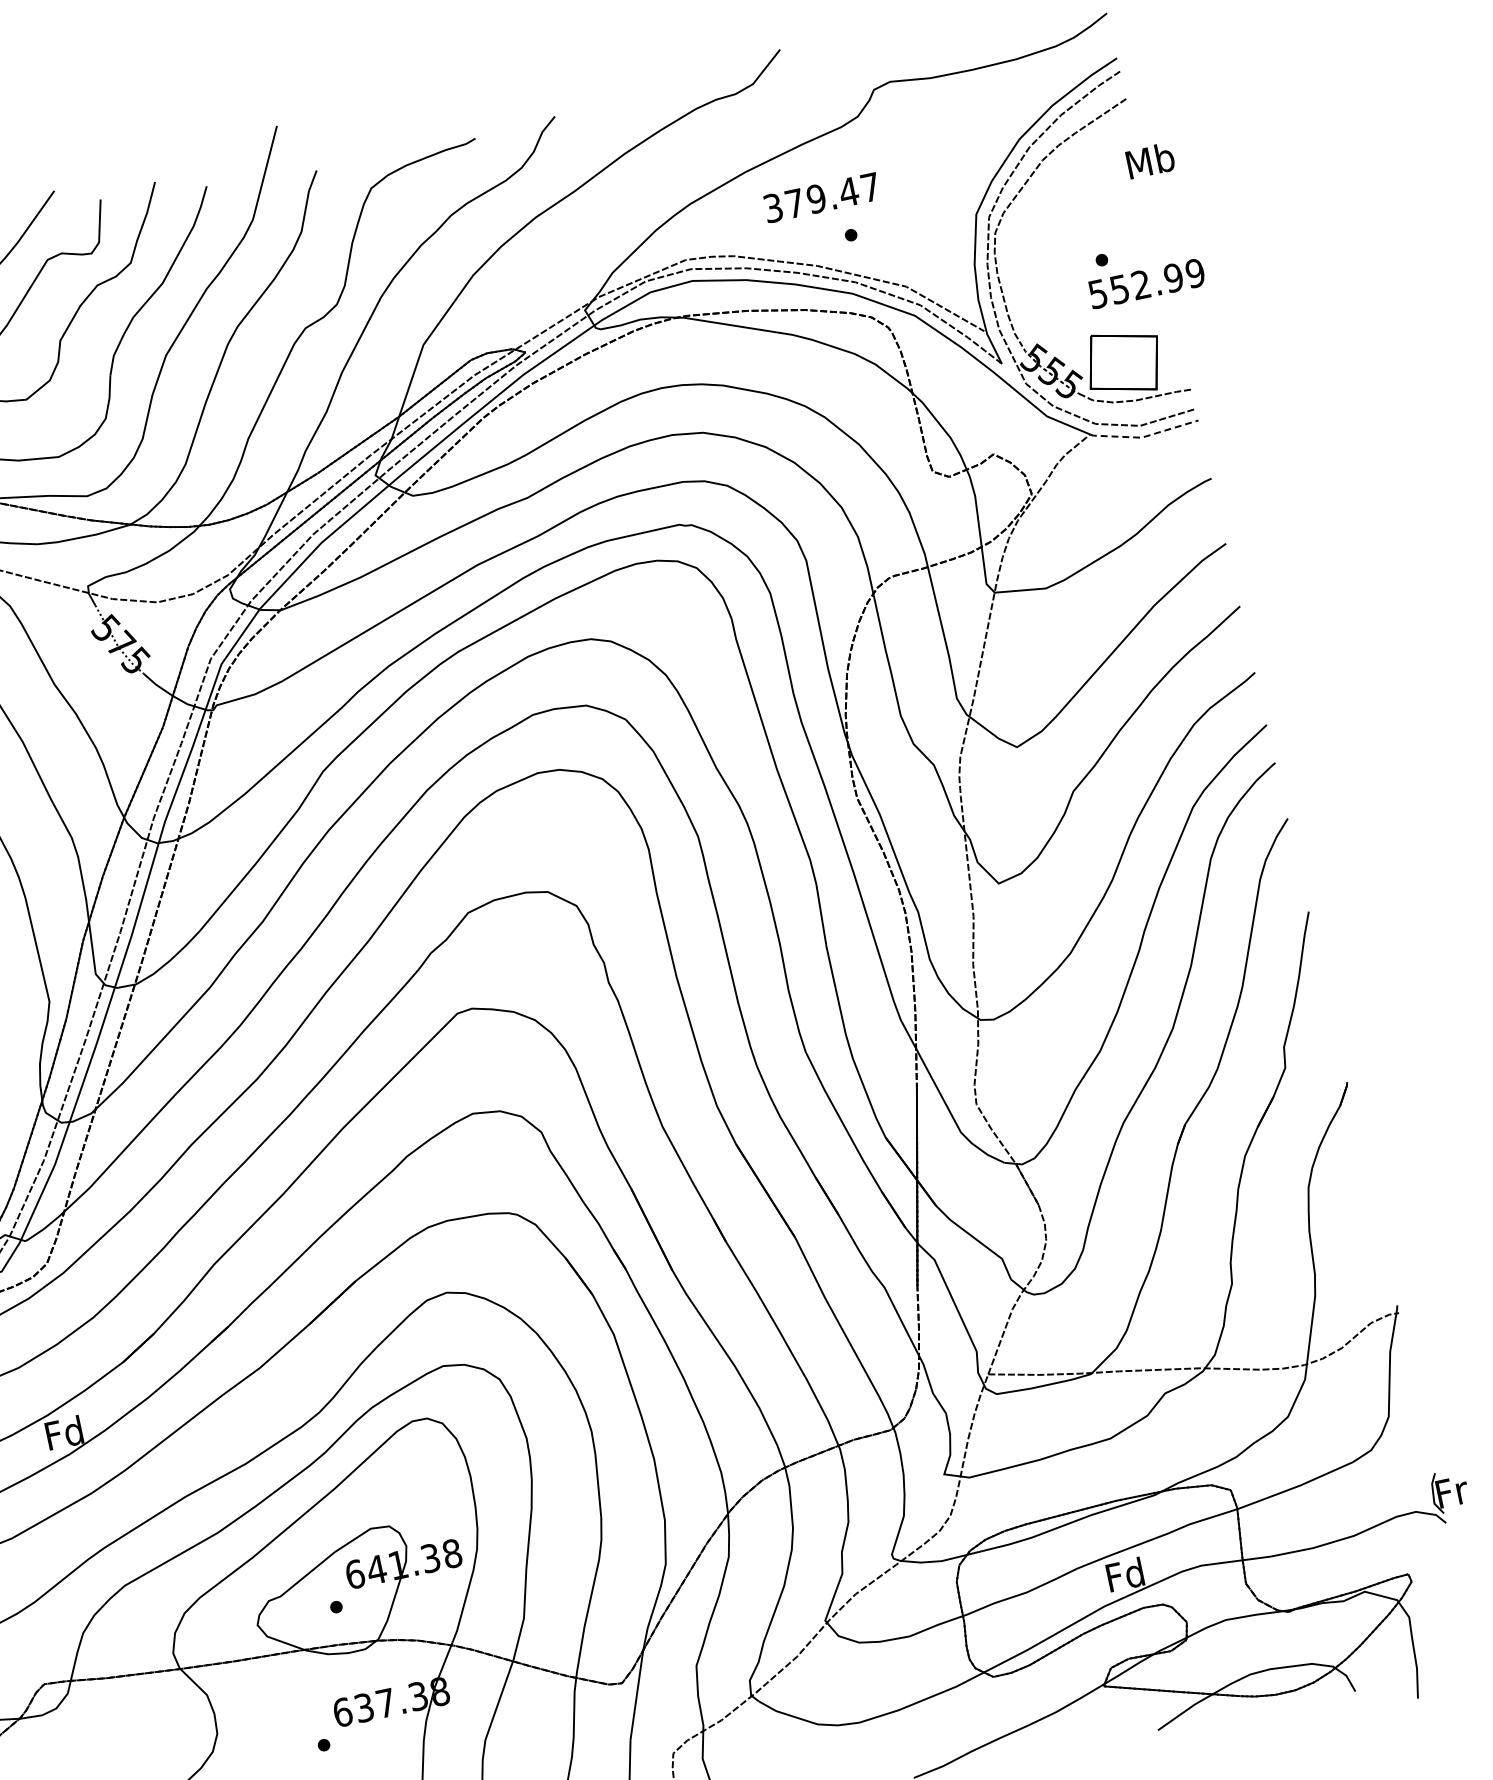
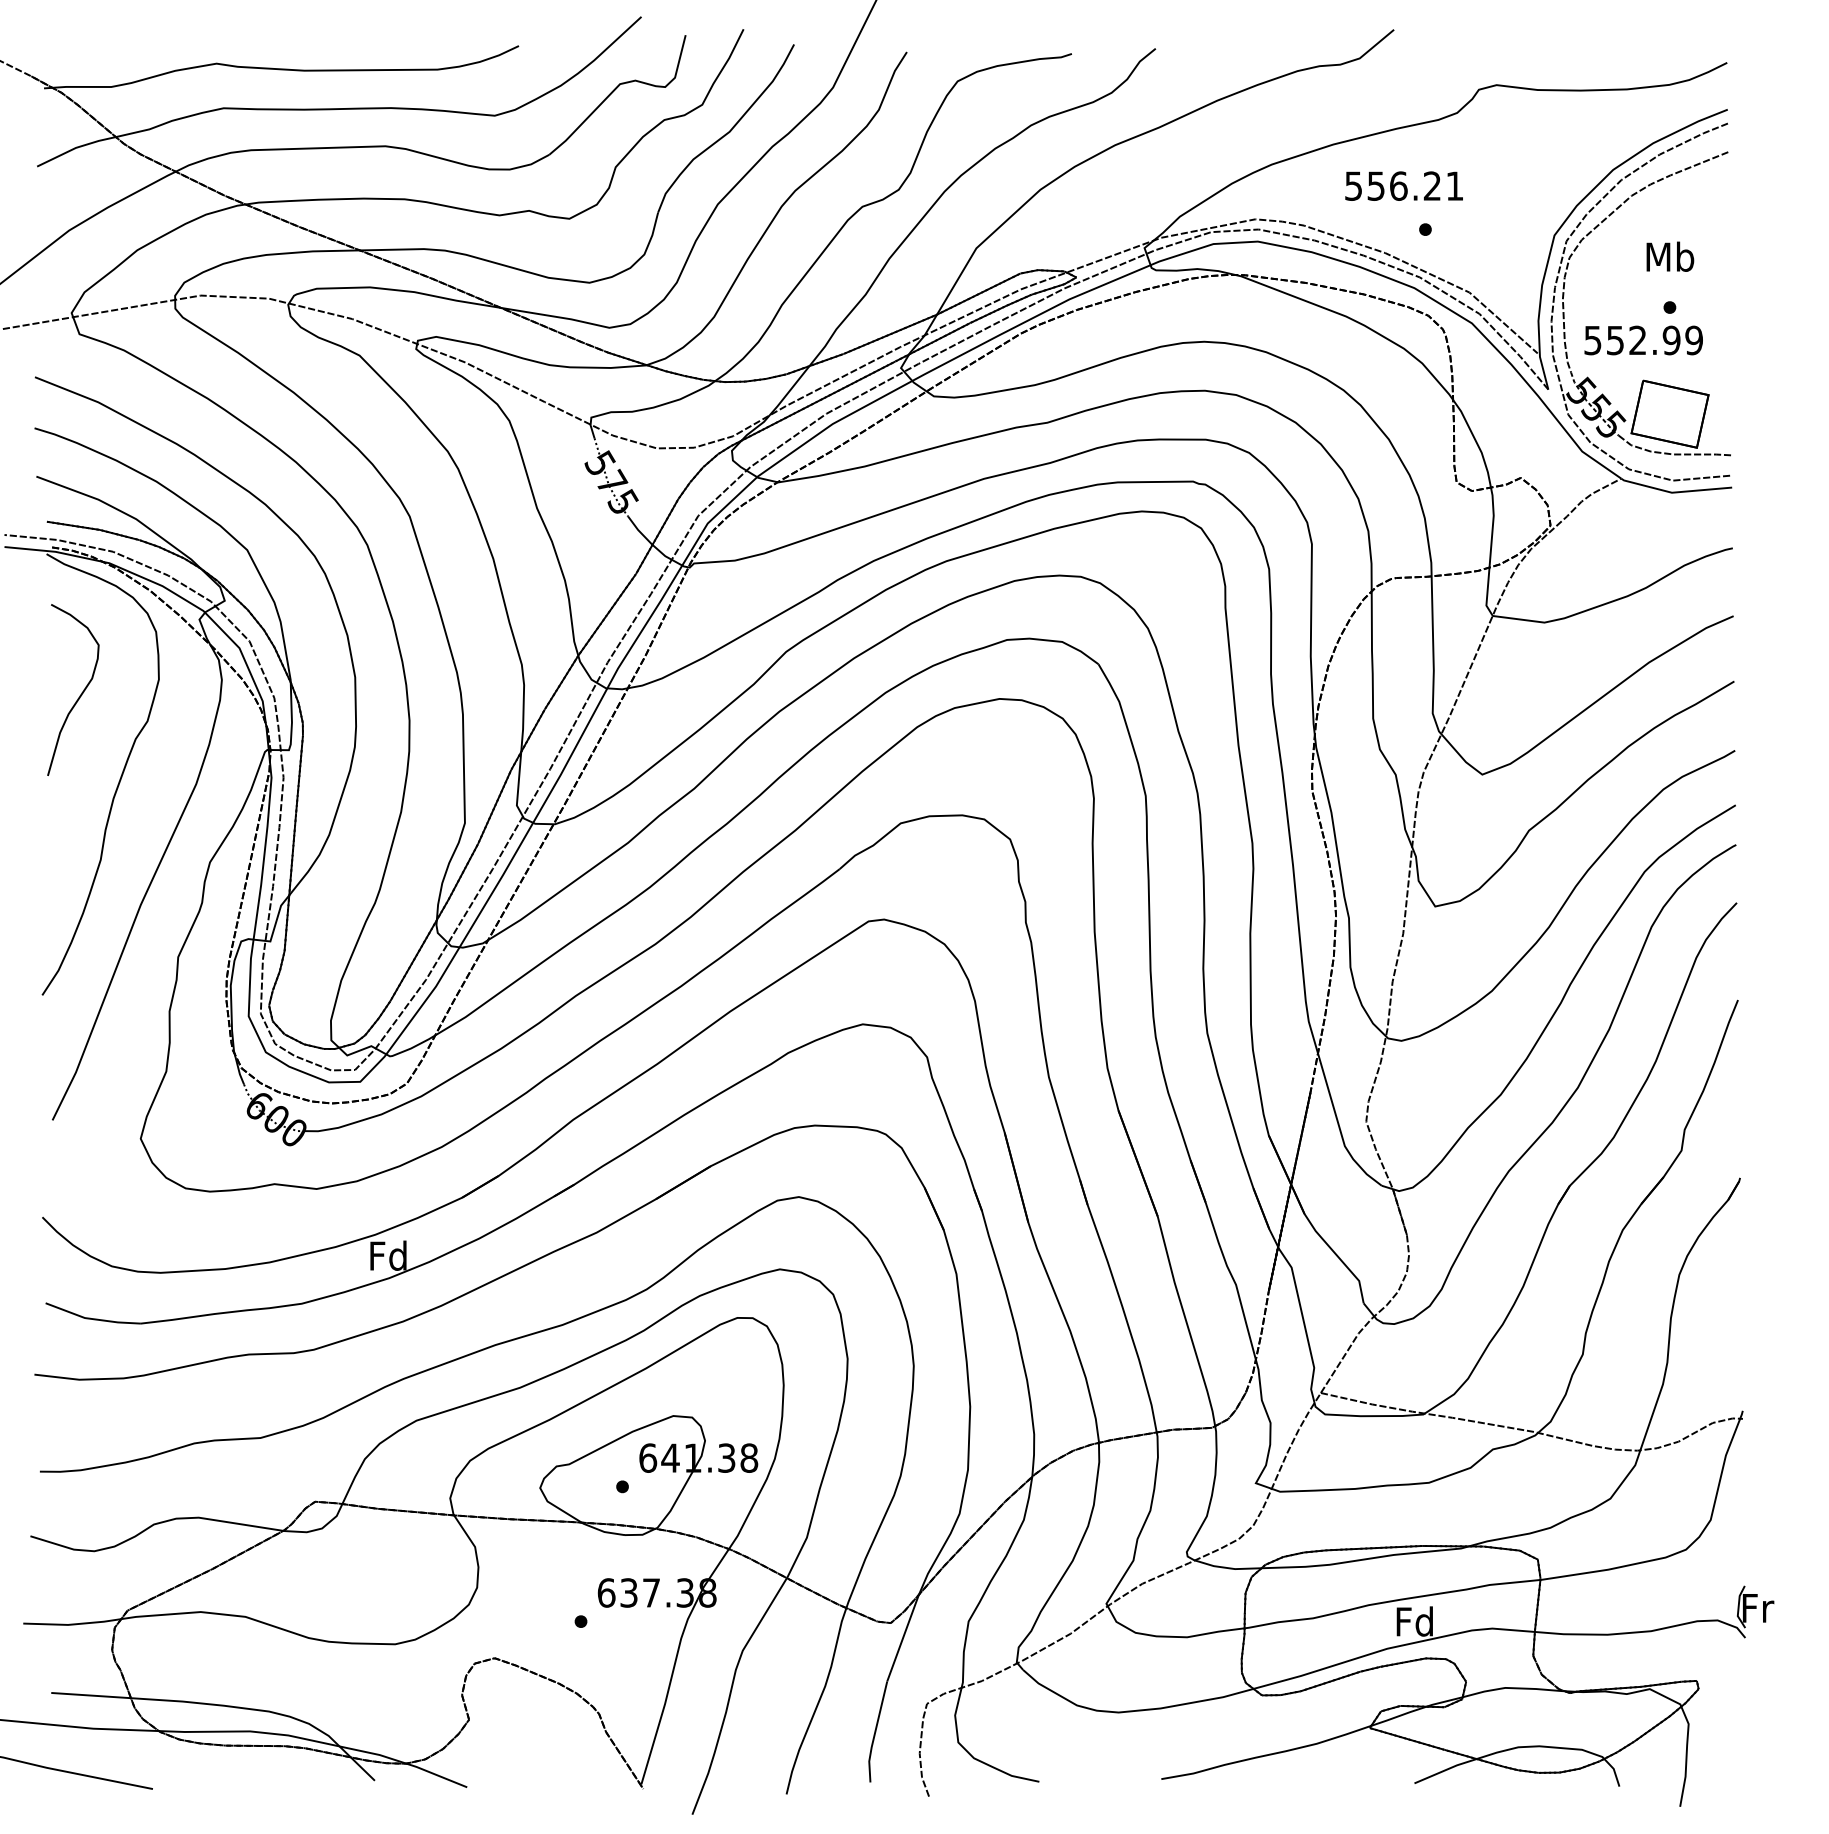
text: (1150, 160) -> (1670, 256), moved
text: (821, 197) -> (1404, 185), 379.47 -> 556.21
text: (1146, 283) -> (1643, 340), moved
line: (1144, 436) -> (1674, 492), dashed -> solid

